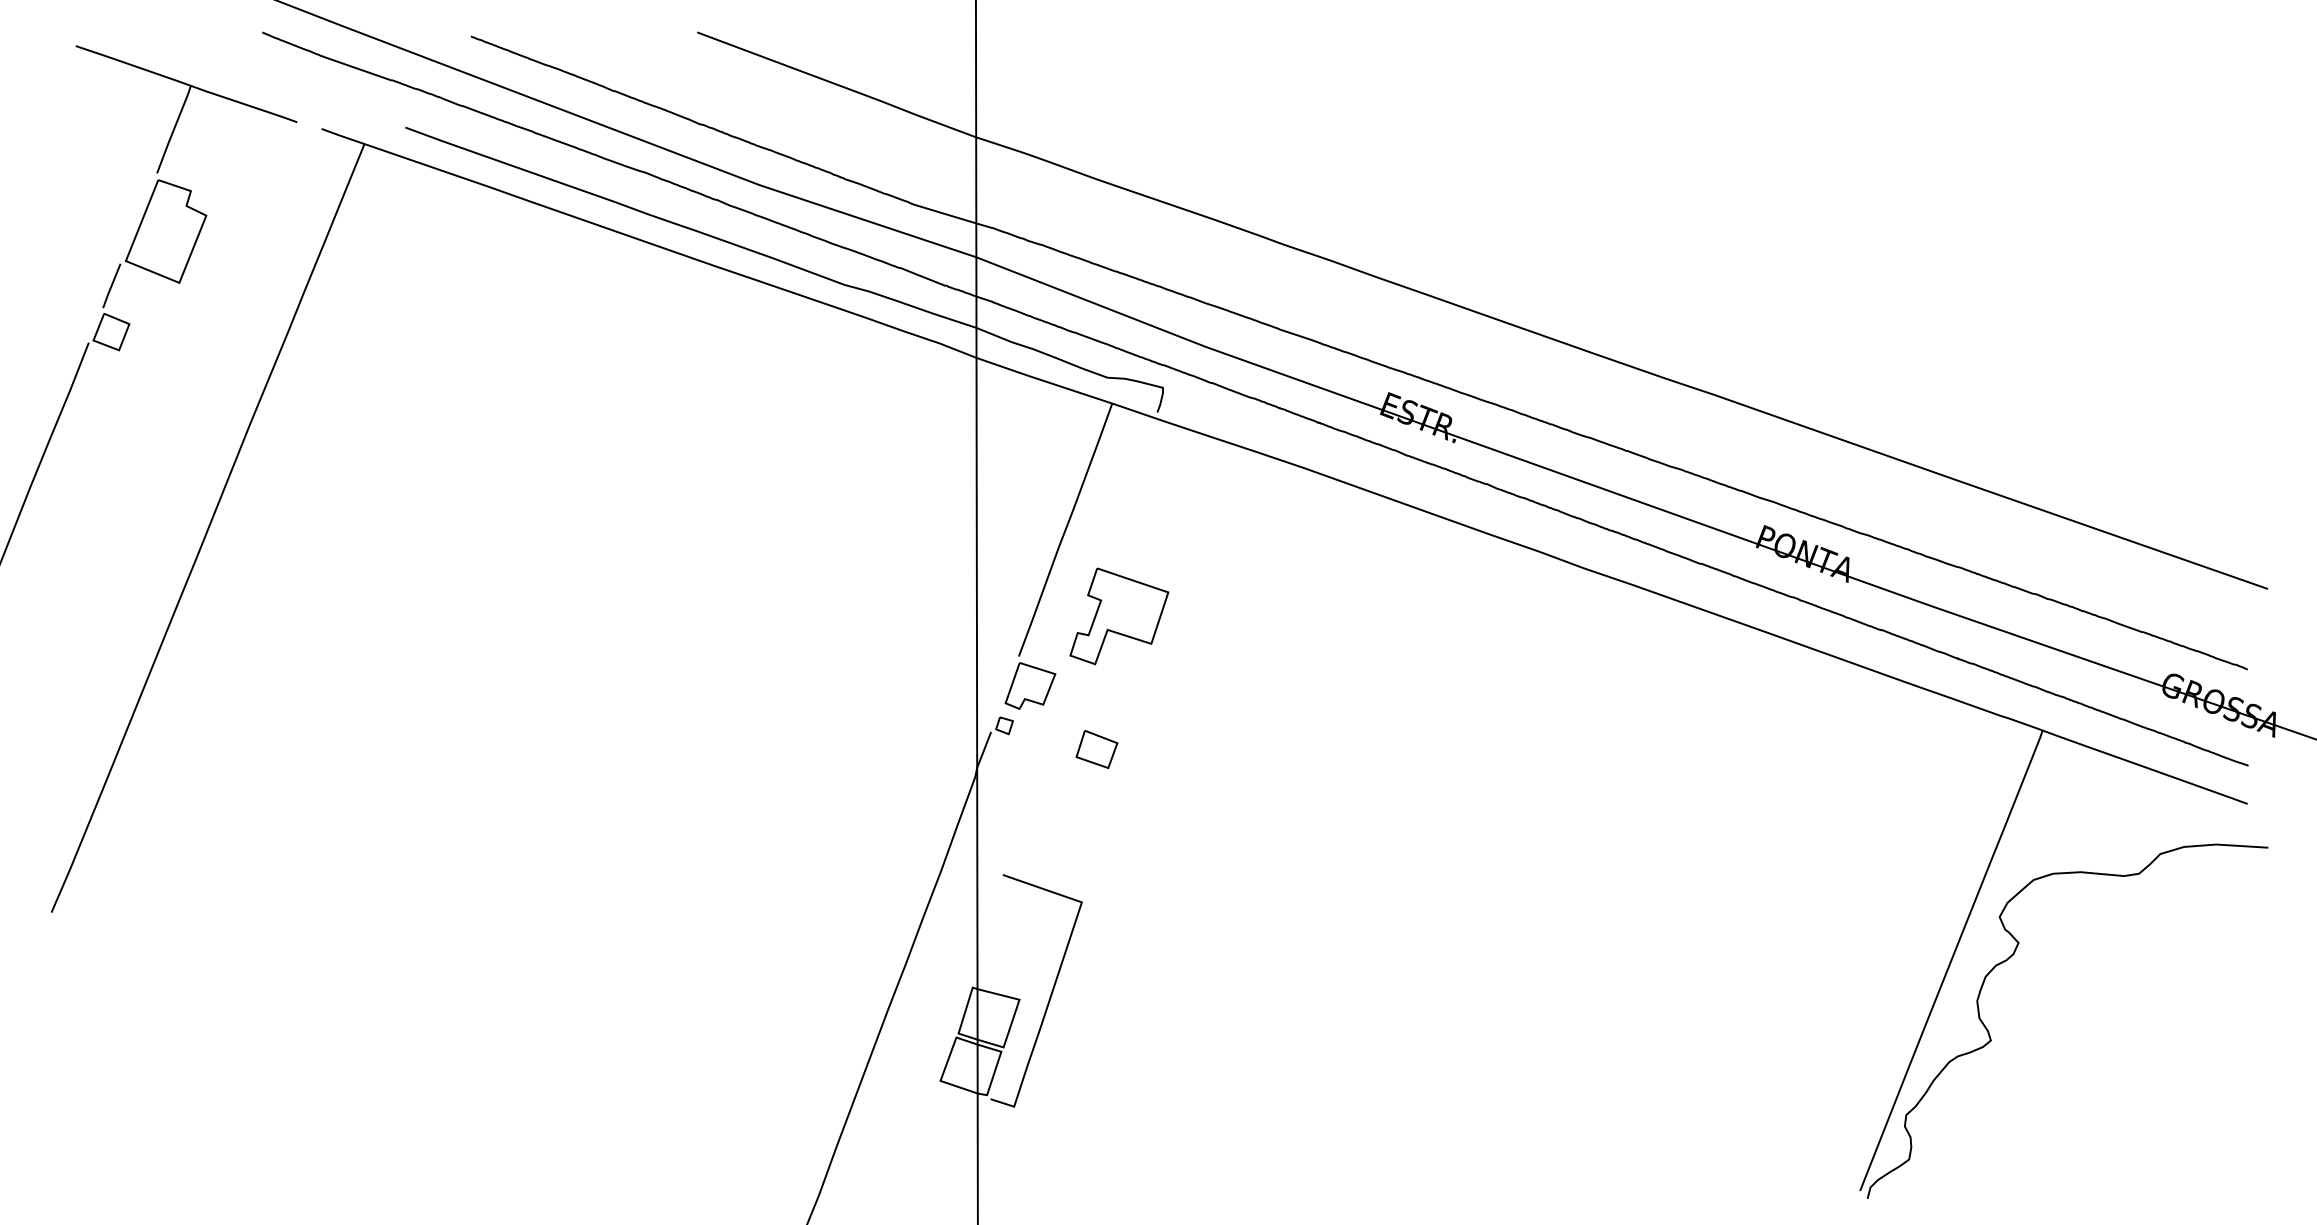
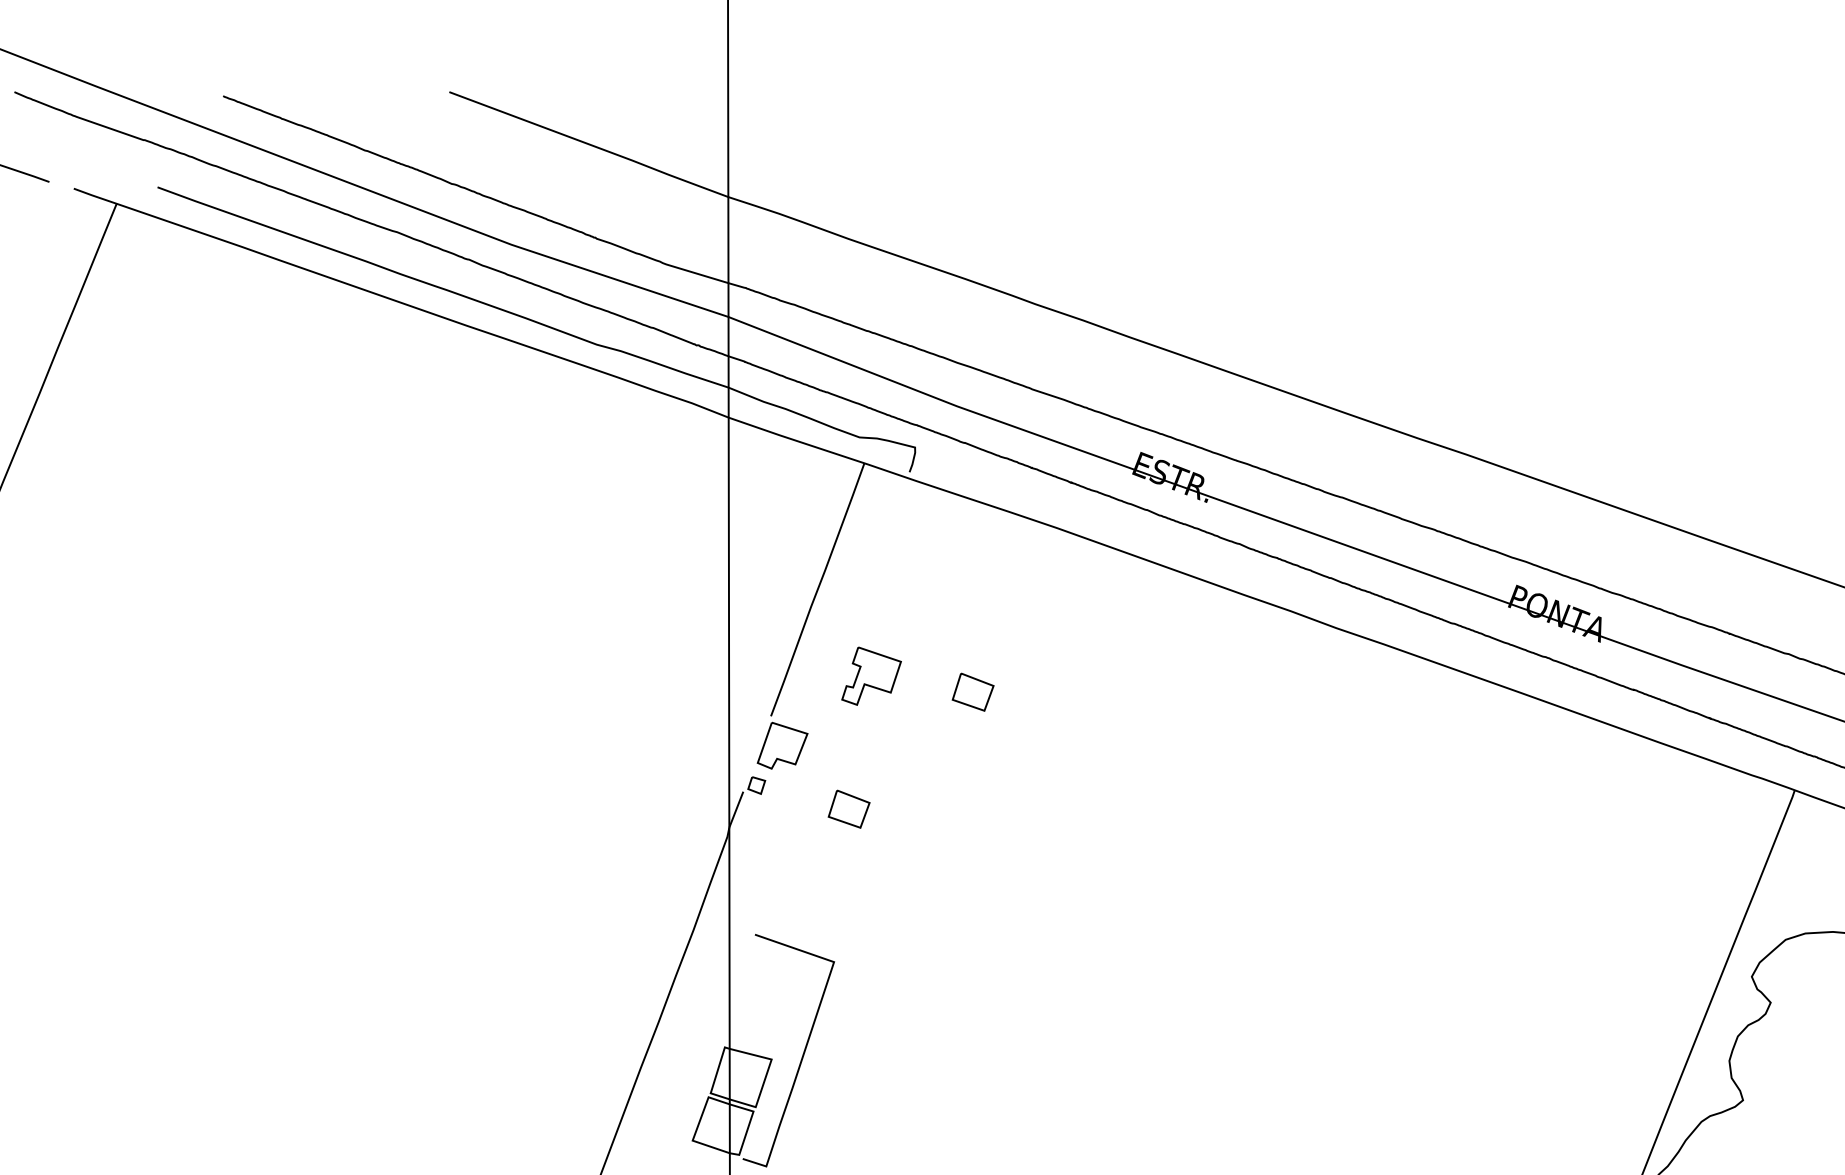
part: (1119, 616) -> (871, 676), size x0.6
part: (1220, 632) -> (972, 692), added

